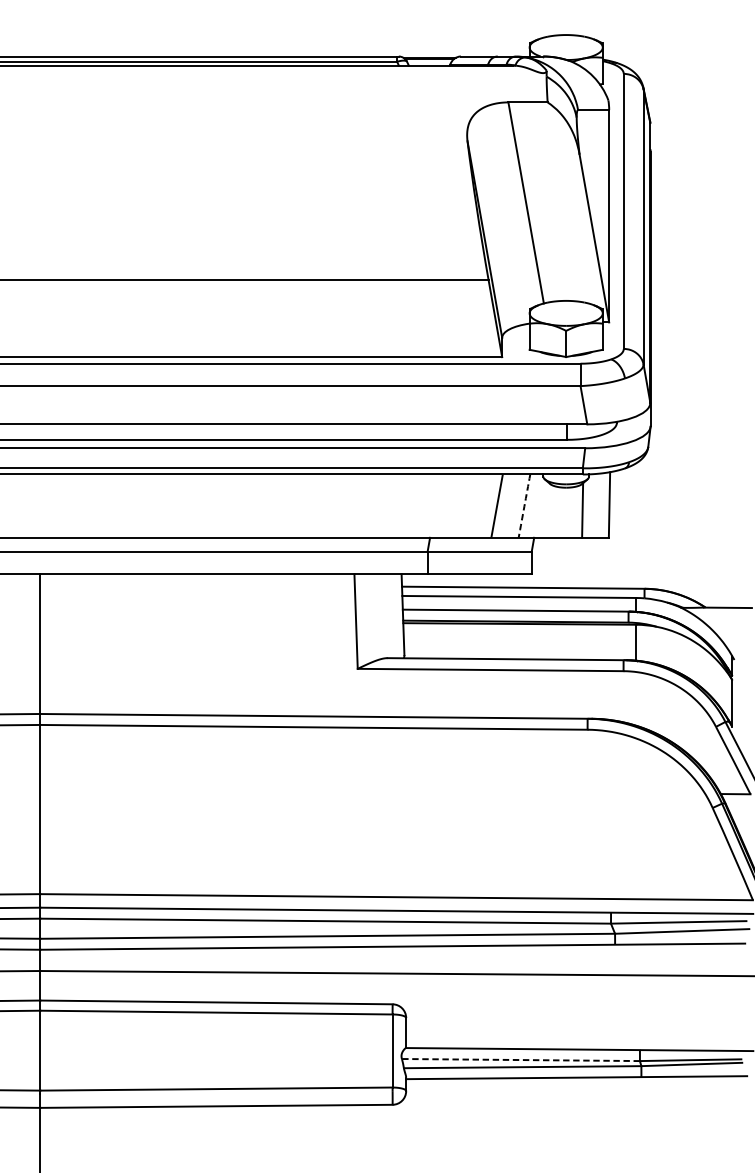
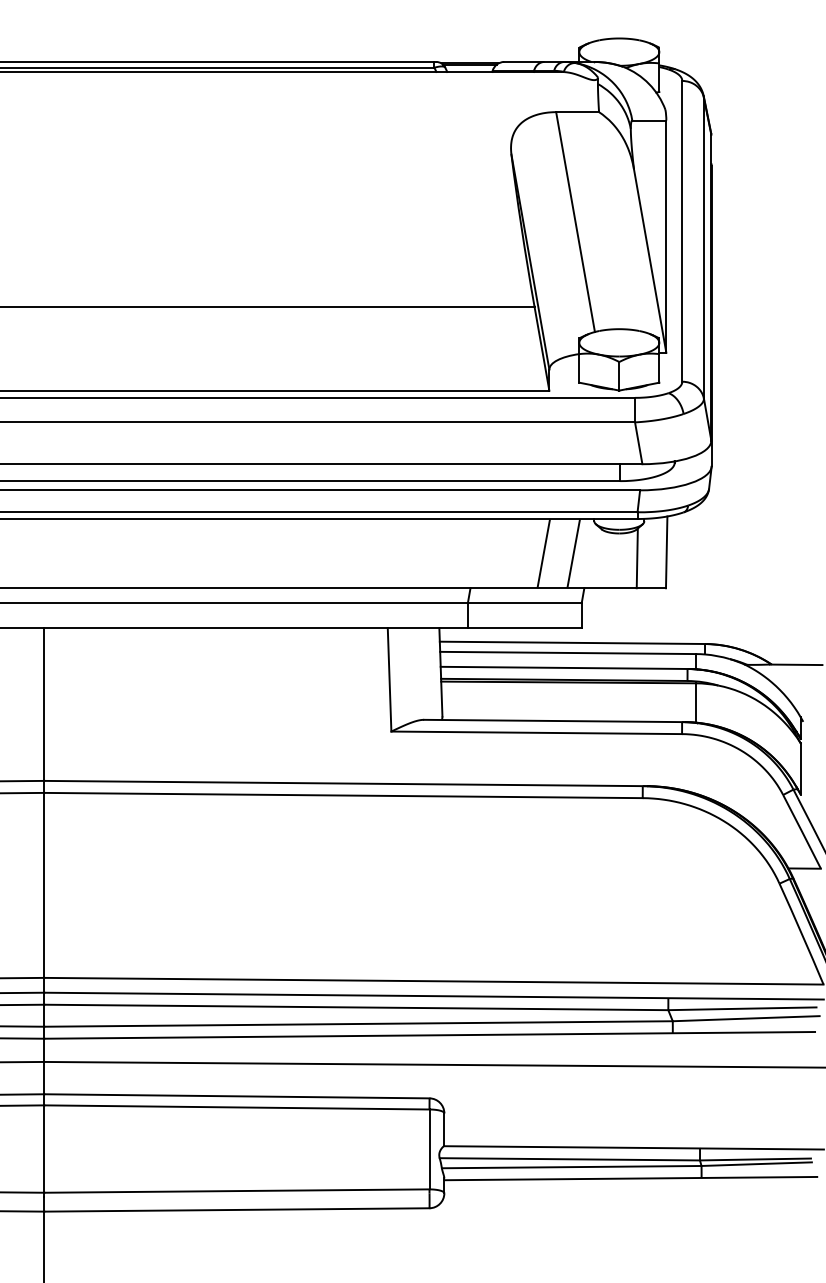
arc: (524, 506) -> (573, 553), dashed -> solid
line: (520, 1060) -> (569, 1159), dashed -> solid

